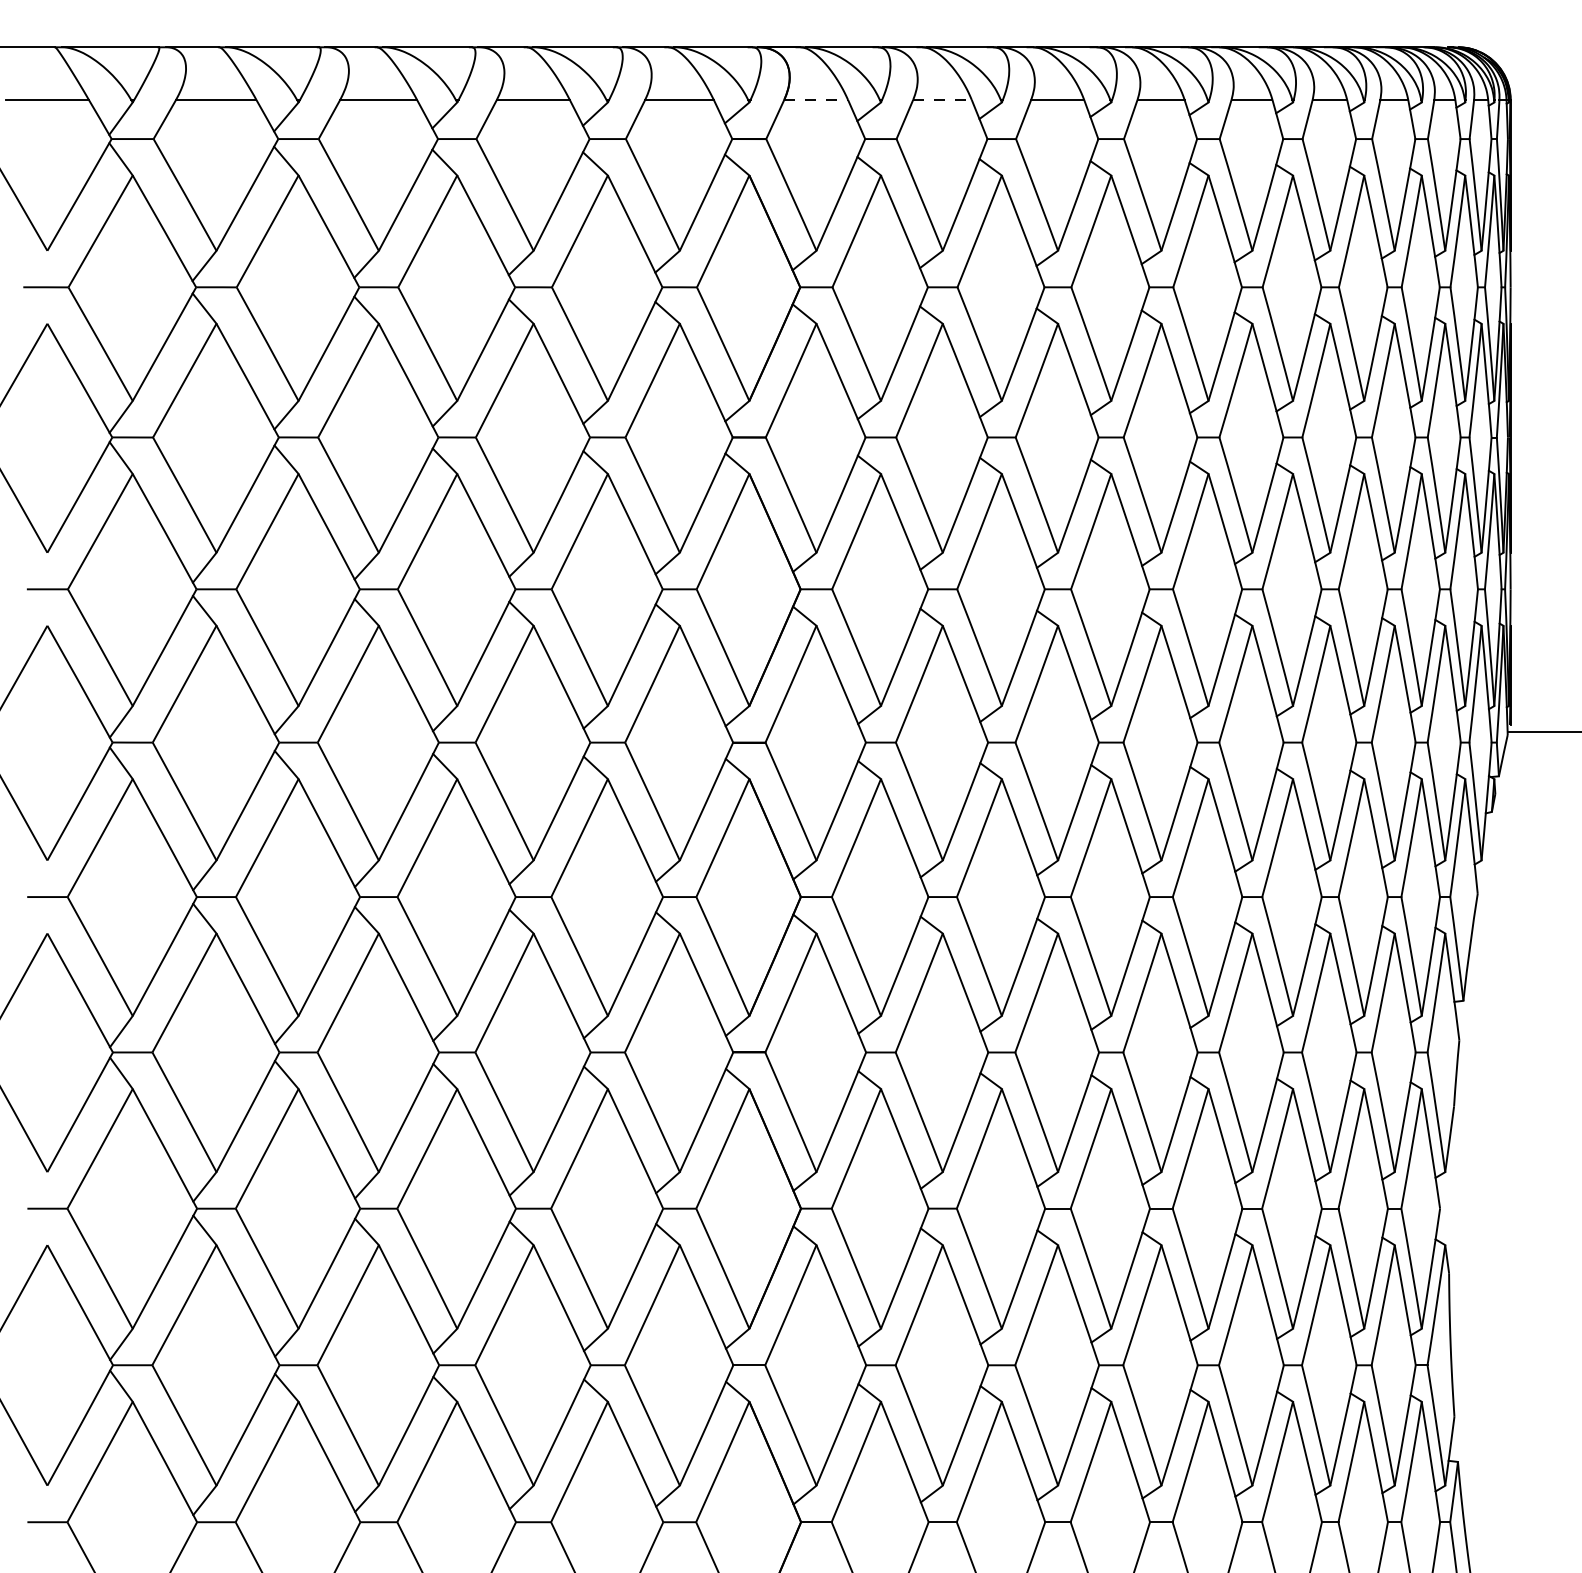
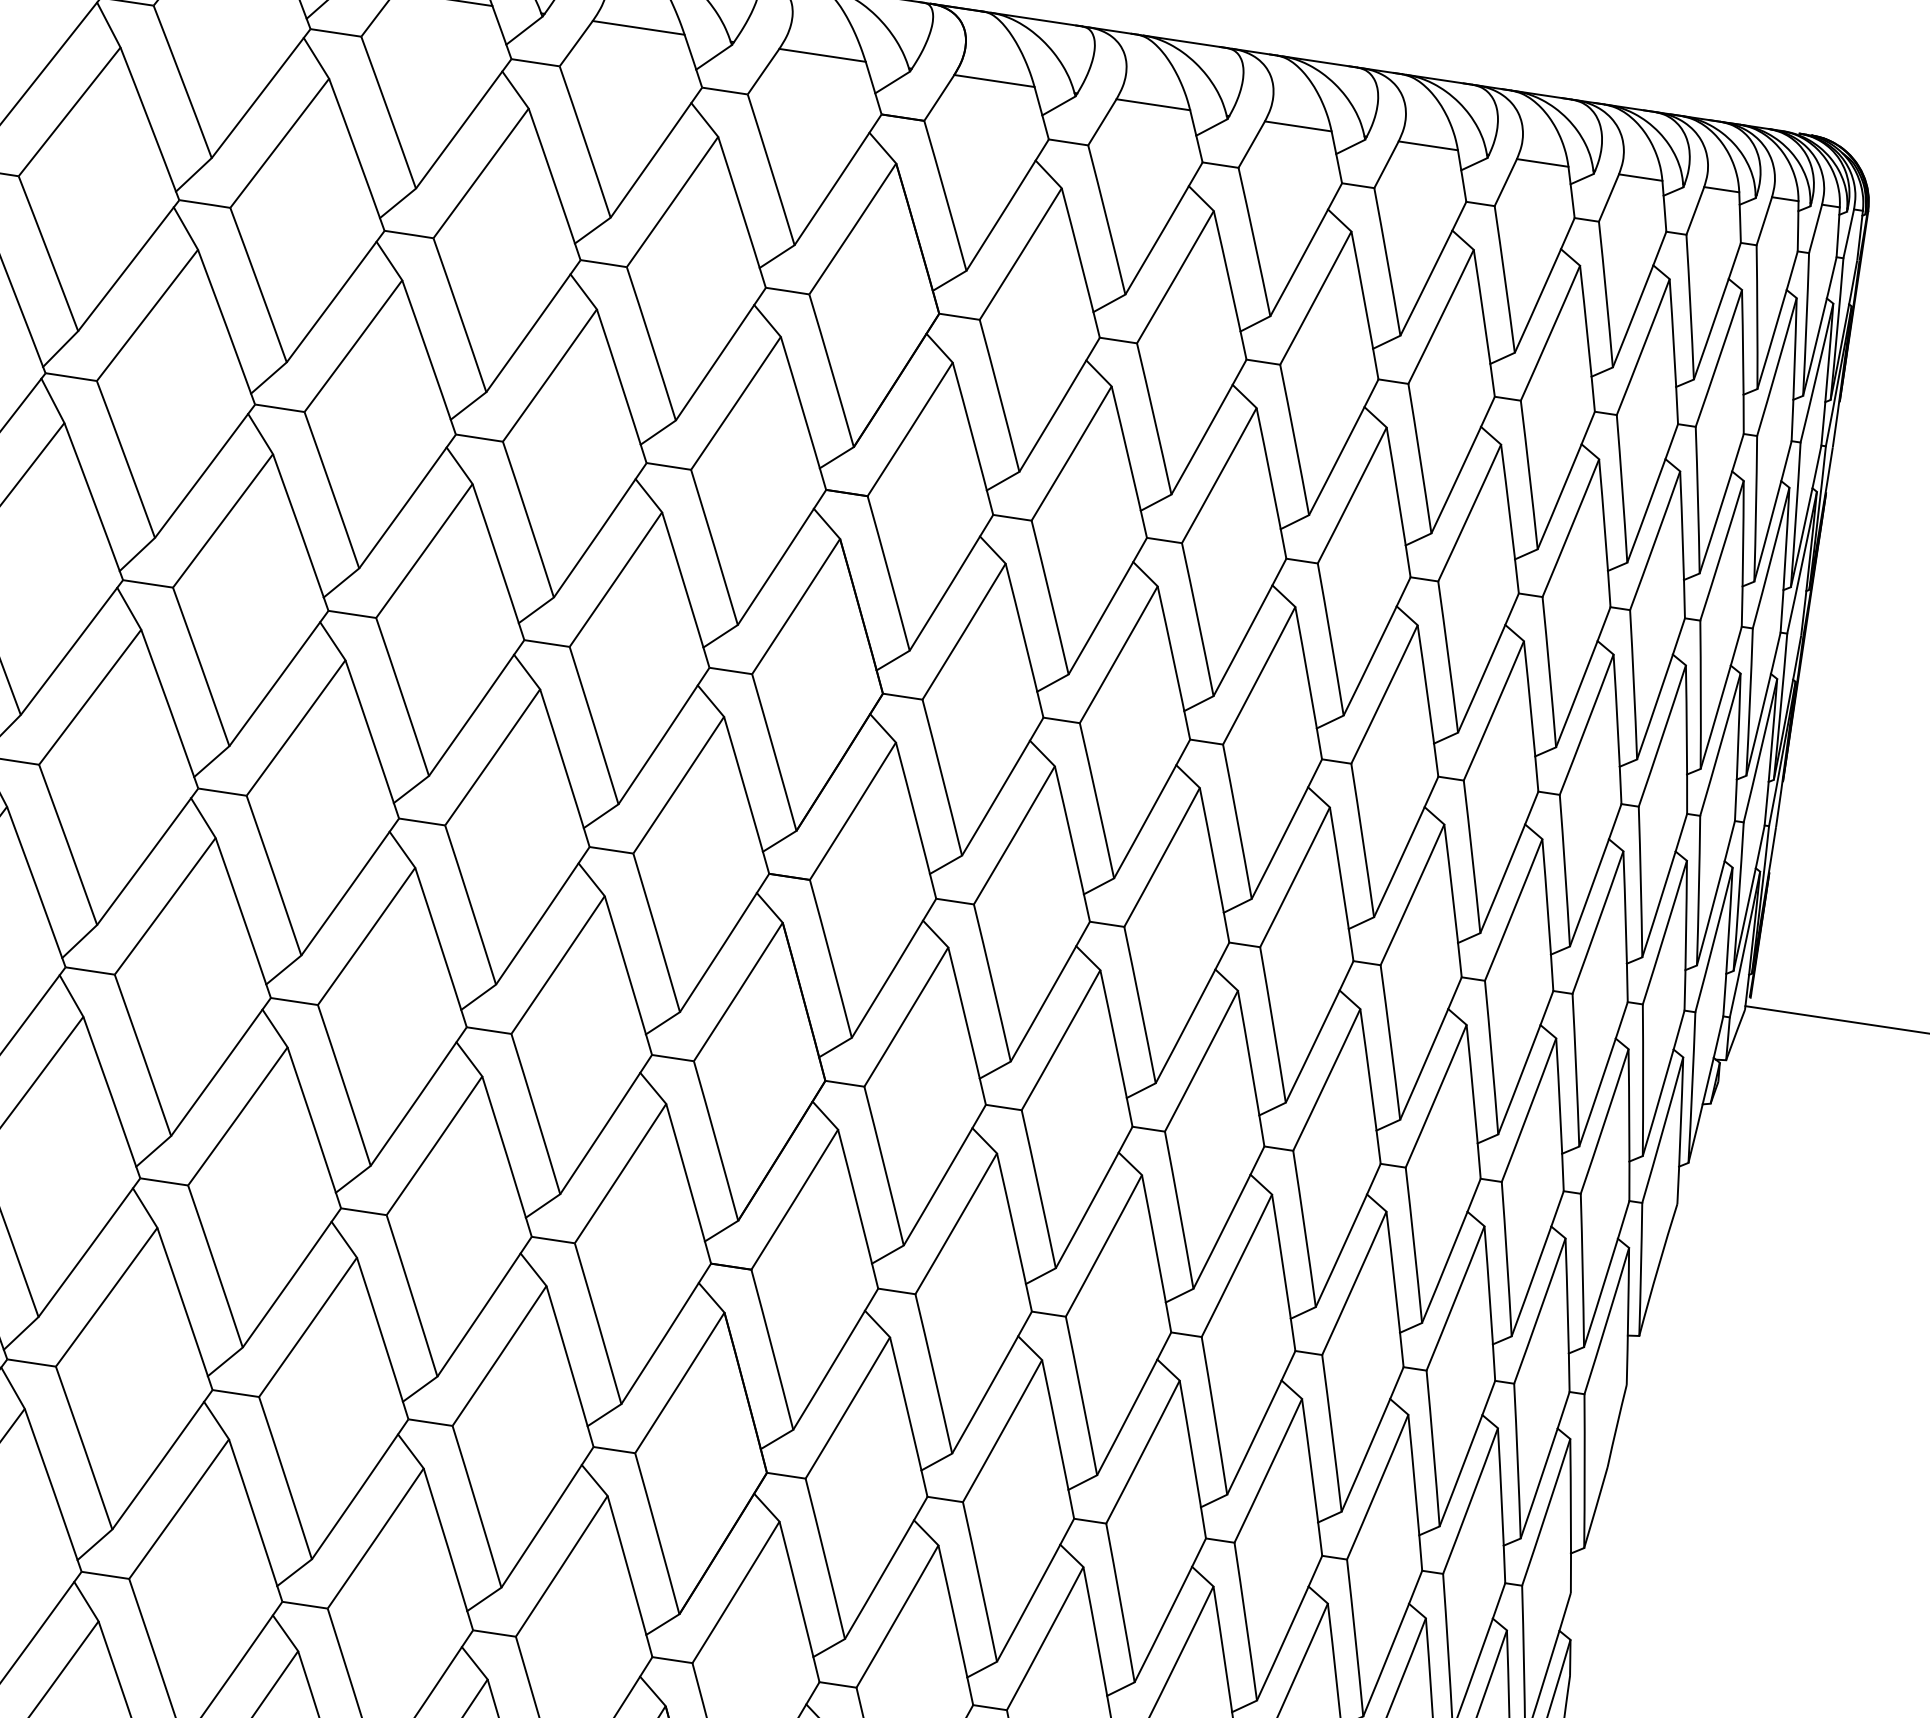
line: (816, 99) -> (994, 80), dashed -> solid
line: (942, 99) -> (1153, 104), dashed -> solid

